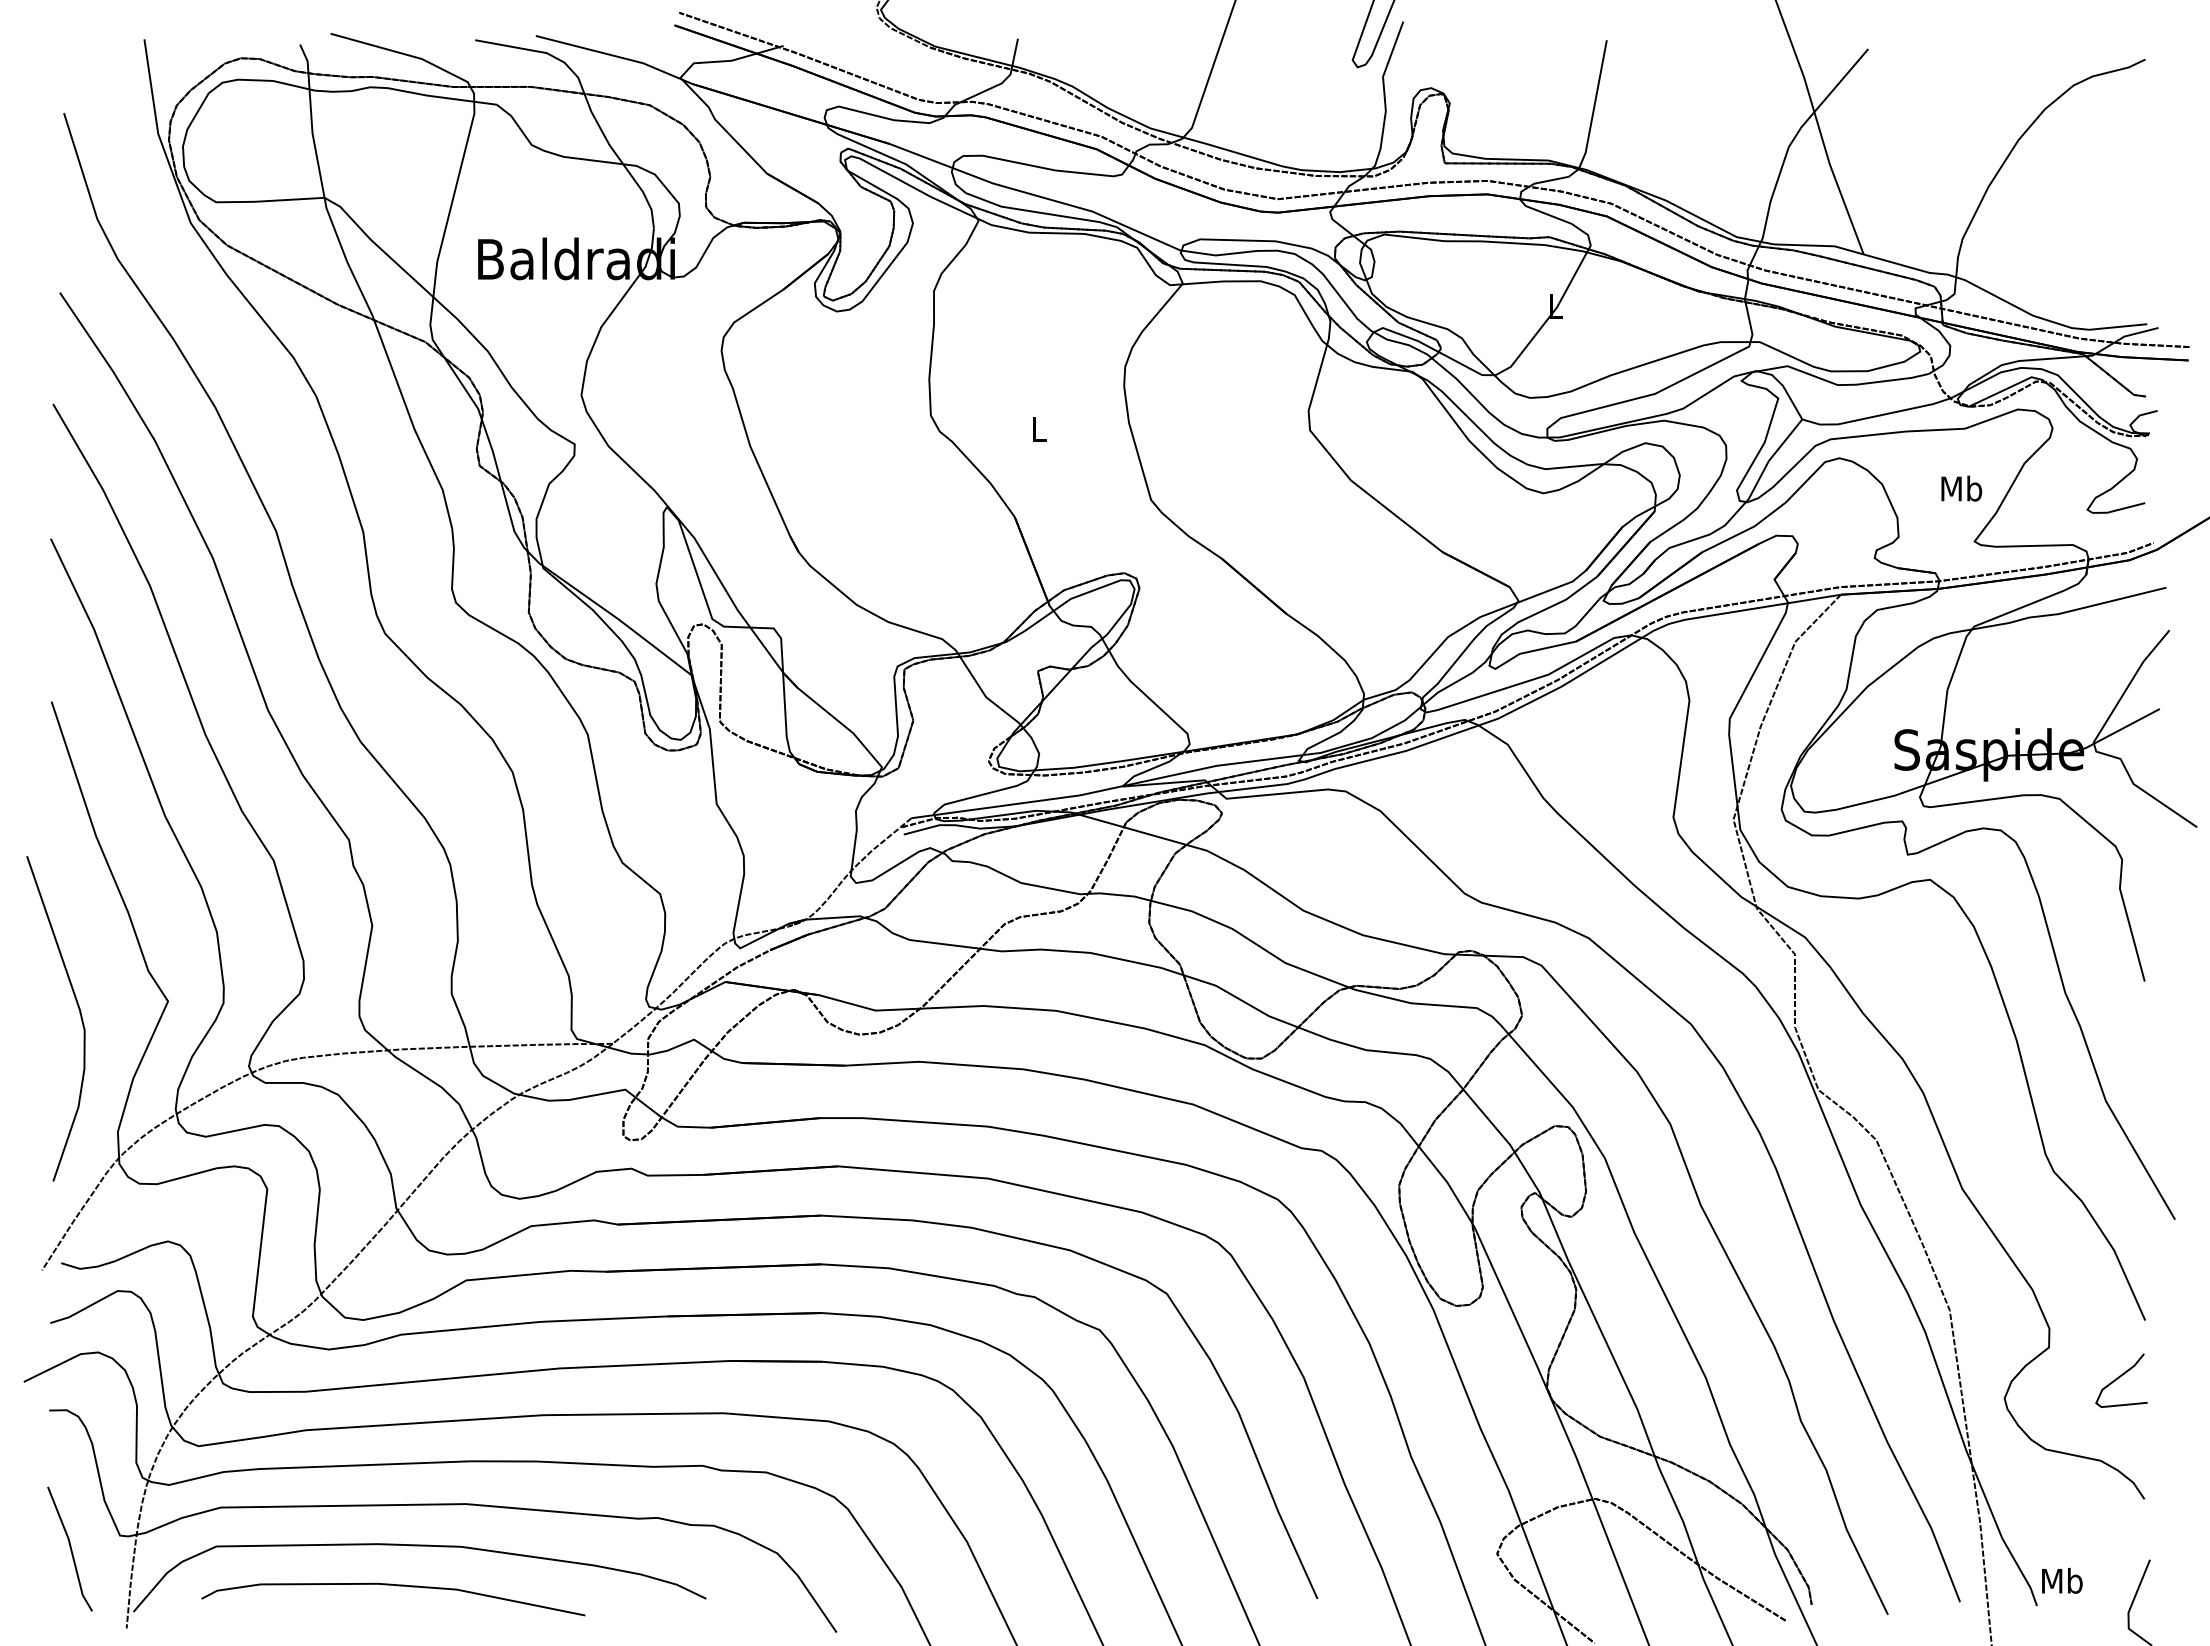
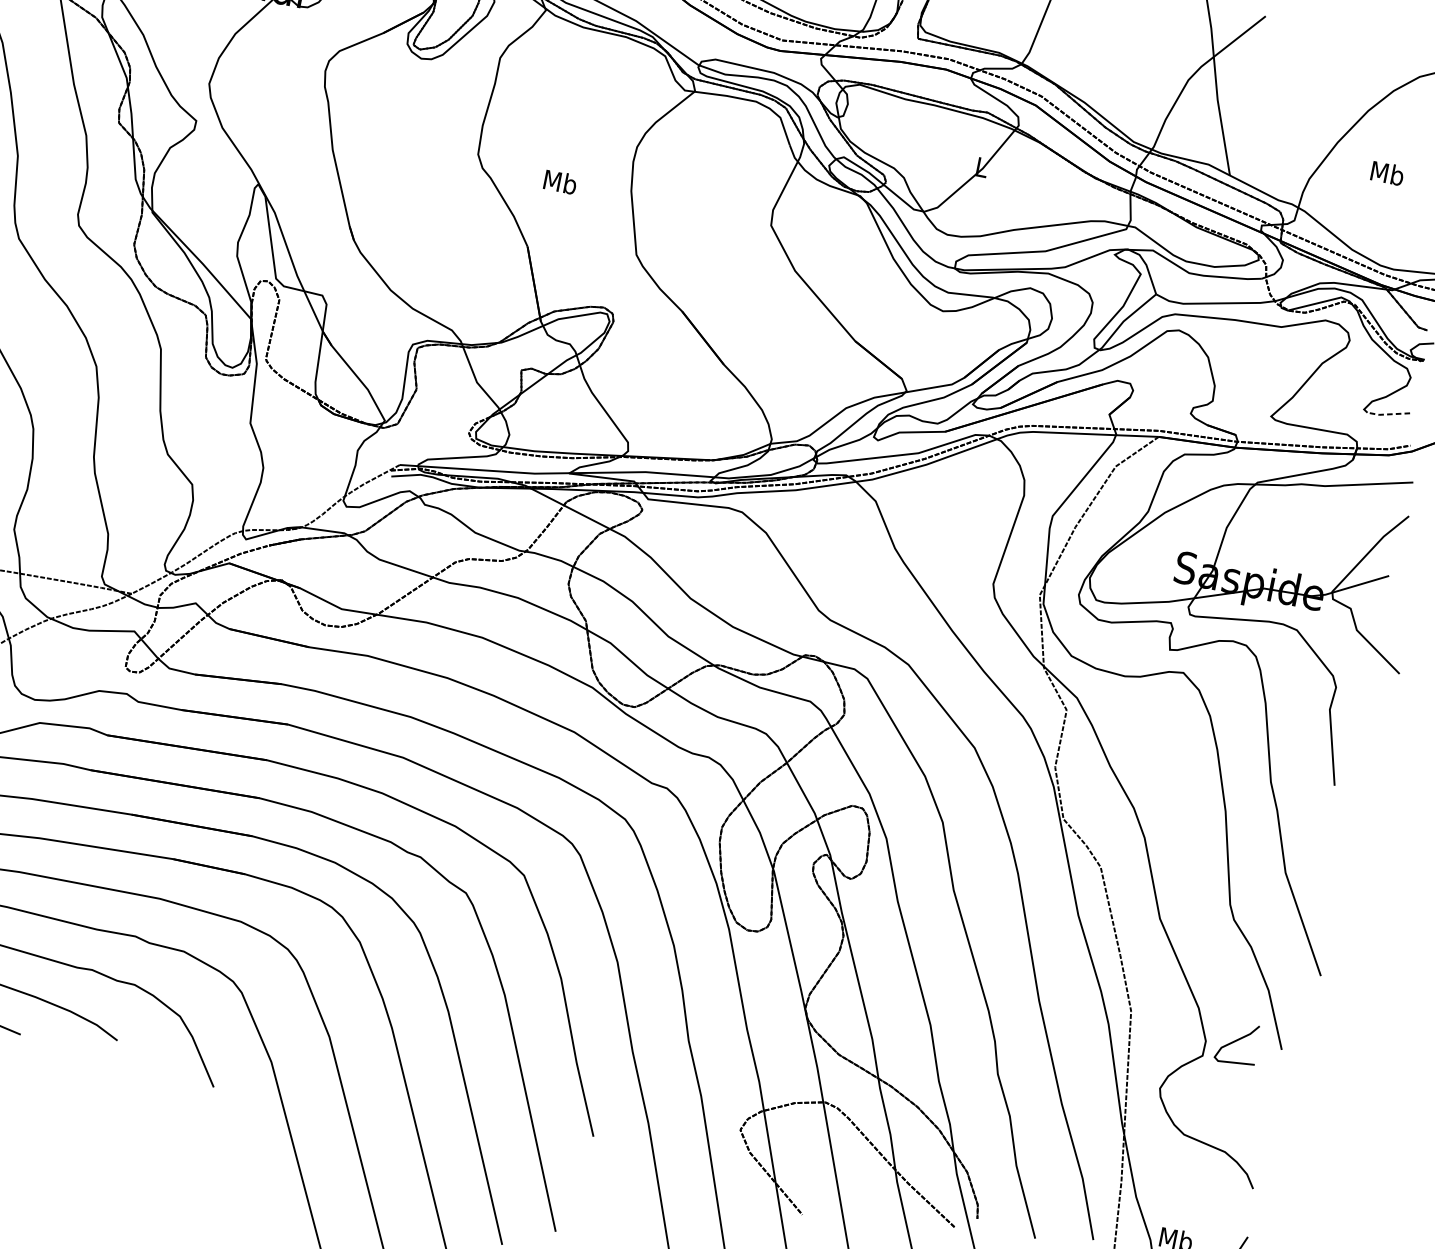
text: (1039, 429) -> (560, 182), L -> Mb
text: (1961, 488) -> (1387, 173), moved
line: (2118, 509) -> (1388, 414), solid -> dashed
curve: (2119, 1378) -> (1236, 1041), moved

